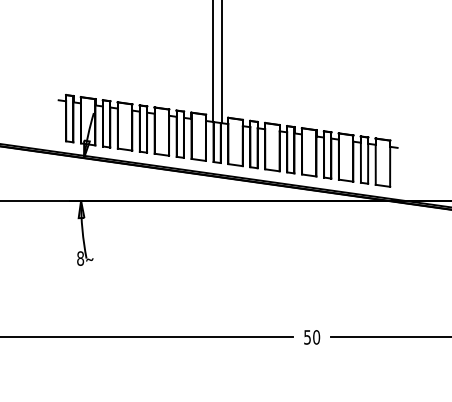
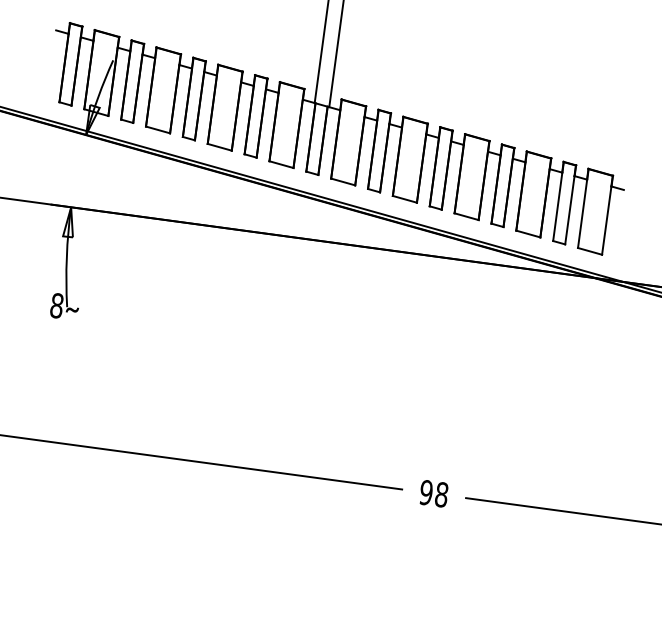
text: (312, 337) -> (434, 494), 50 -> 98

